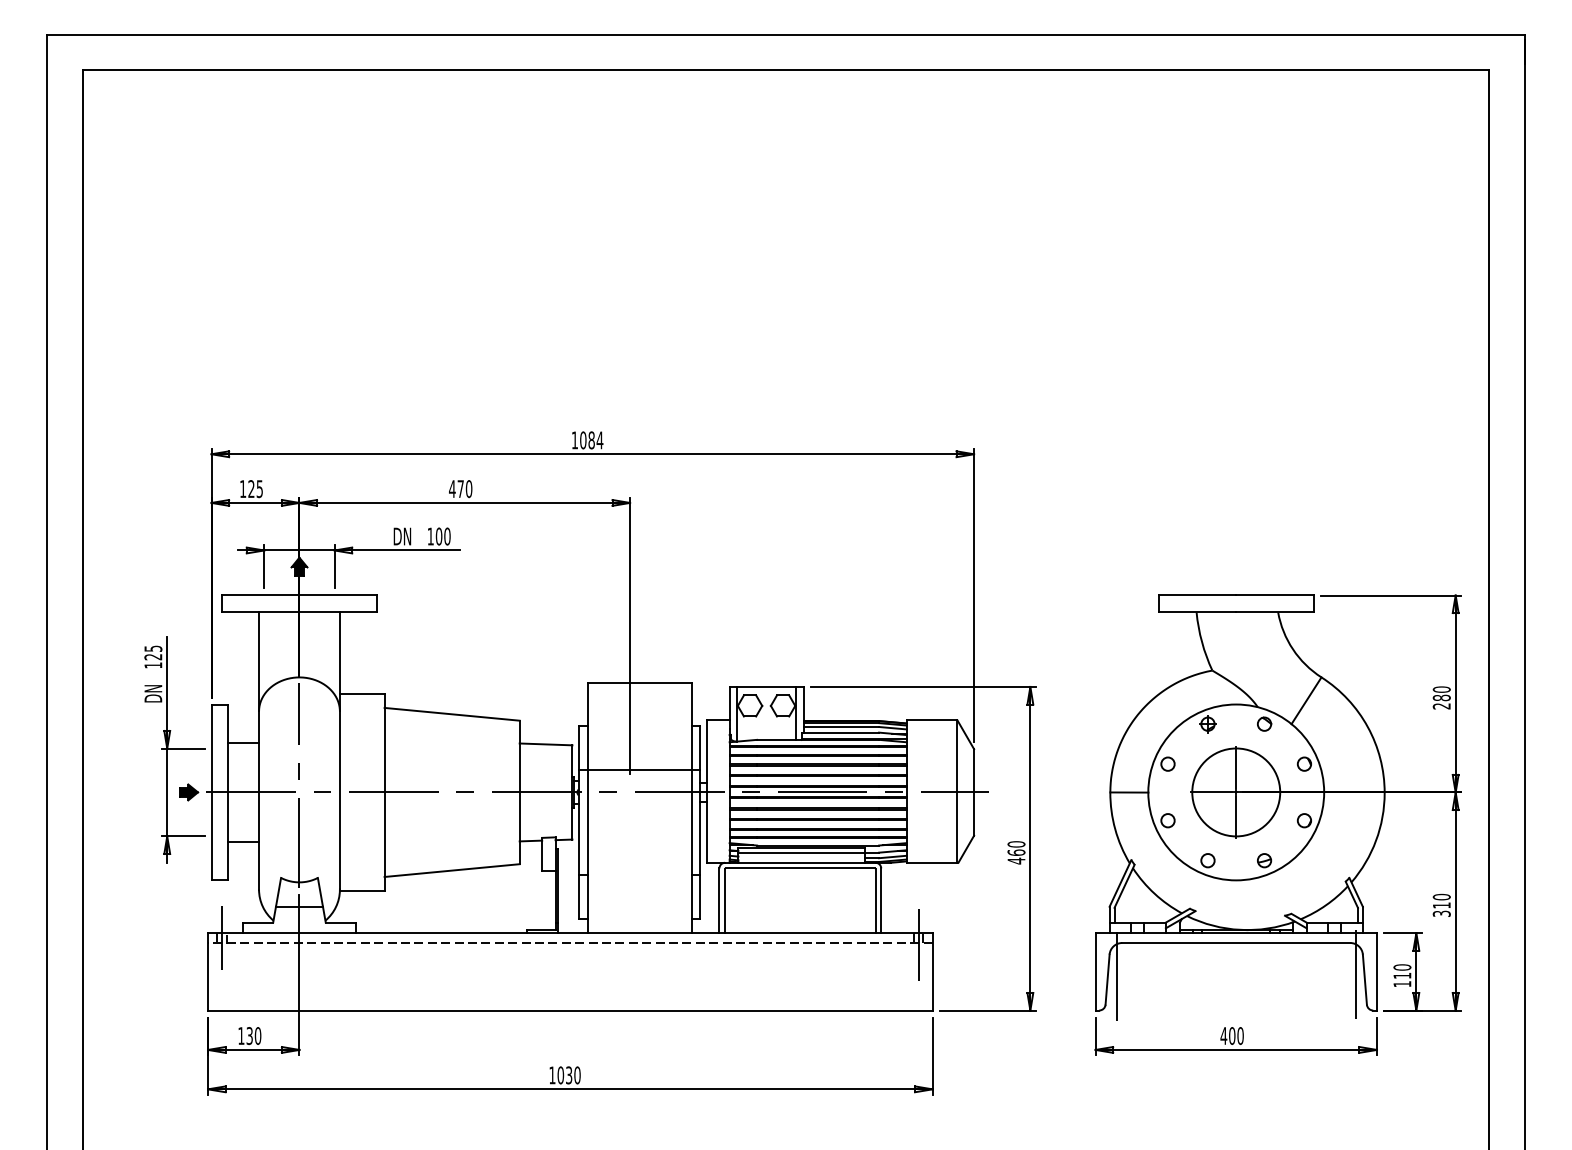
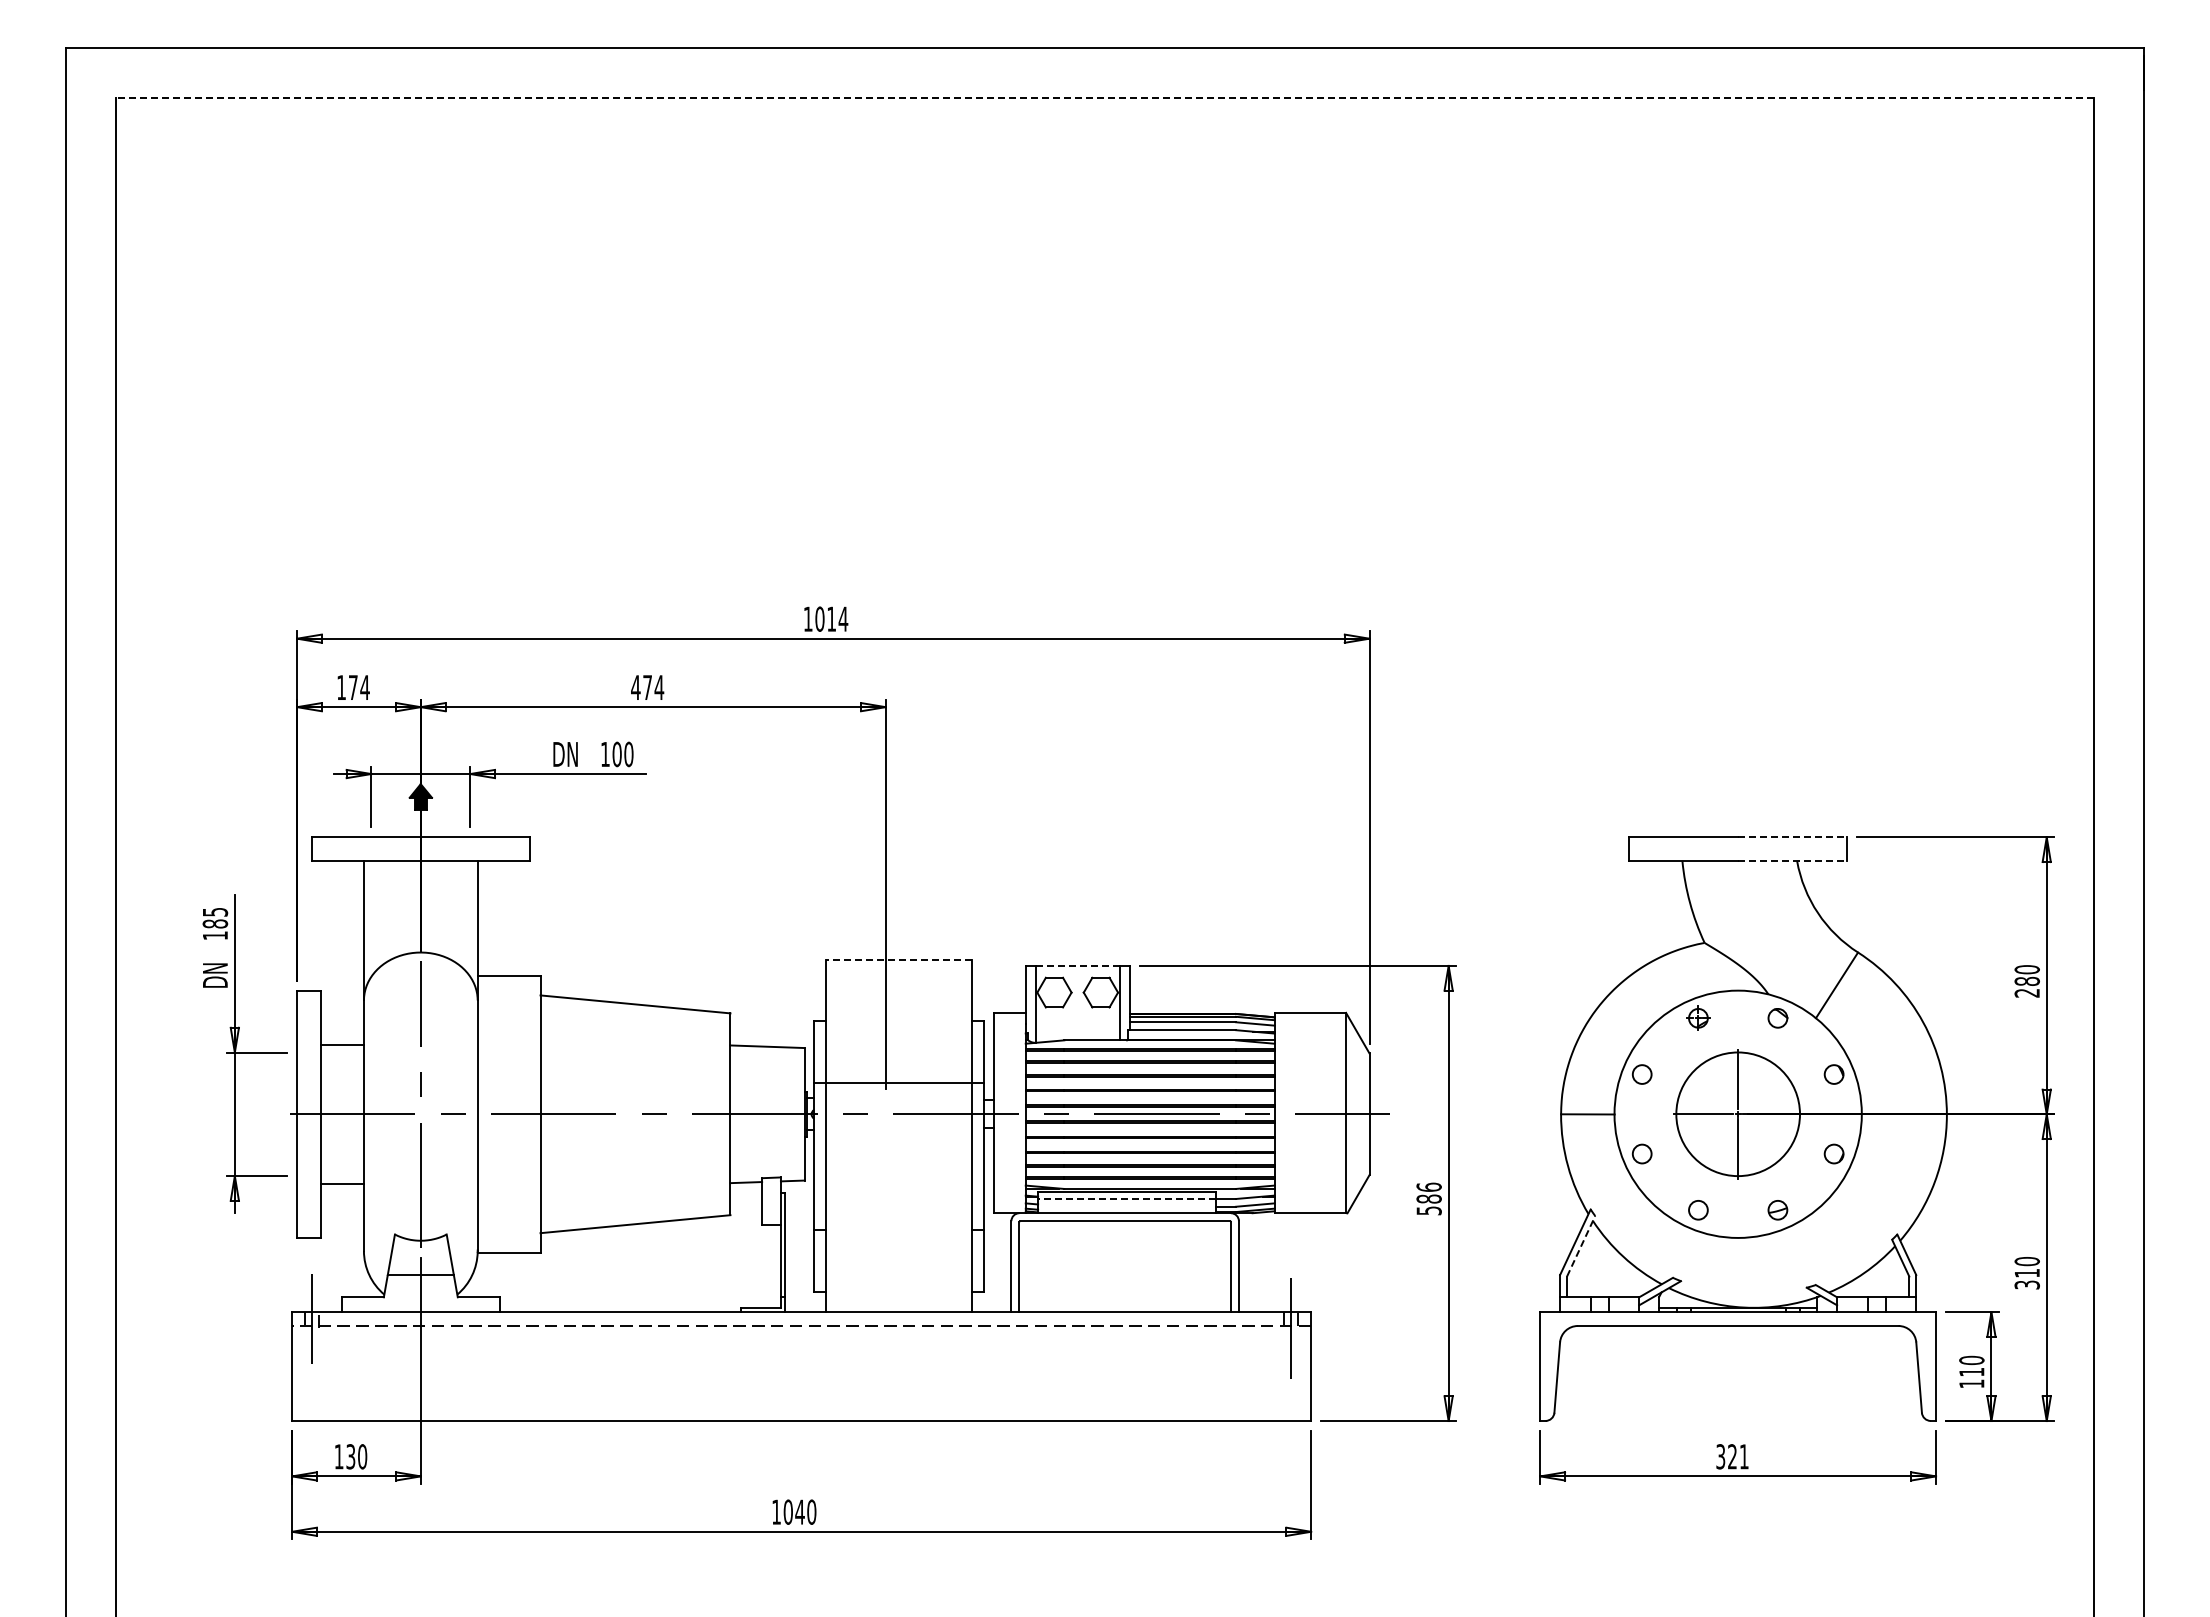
line: (785, 69) -> (1104, 97), solid -> dashed
text: (591, 439) -> (831, 618), 1084 -> 1014
text: (255, 488) -> (358, 687), 125 -> 174
text: (469, 488) -> (659, 687), 470 -> 474
line: (1275, 595) -> (1793, 837), solid -> dashed
line: (1275, 612) -> (1793, 861), solid -> dashed
text: (153, 656) -> (215, 923), 125 -> 185
line: (639, 682) -> (898, 959), solid -> dashed
line: (767, 686) -> (1078, 965), solid -> dashed
part: (189, 792) -> (265, 1114), removed
text: (1016, 852) -> (1428, 1198), 460 -> 586
line: (801, 853) -> (1126, 1199), solid -> dashed
line: (1124, 885) -> (1581, 1245), solid -> dashed
line: (1117, 975) -> (1570, 1371), removed
line: (1355, 975) -> (1906, 1371), removed
text: (1231, 1035) -> (1731, 1456), 400 -> 321
text: (568, 1074) -> (799, 1511), 1030 -> 1040

